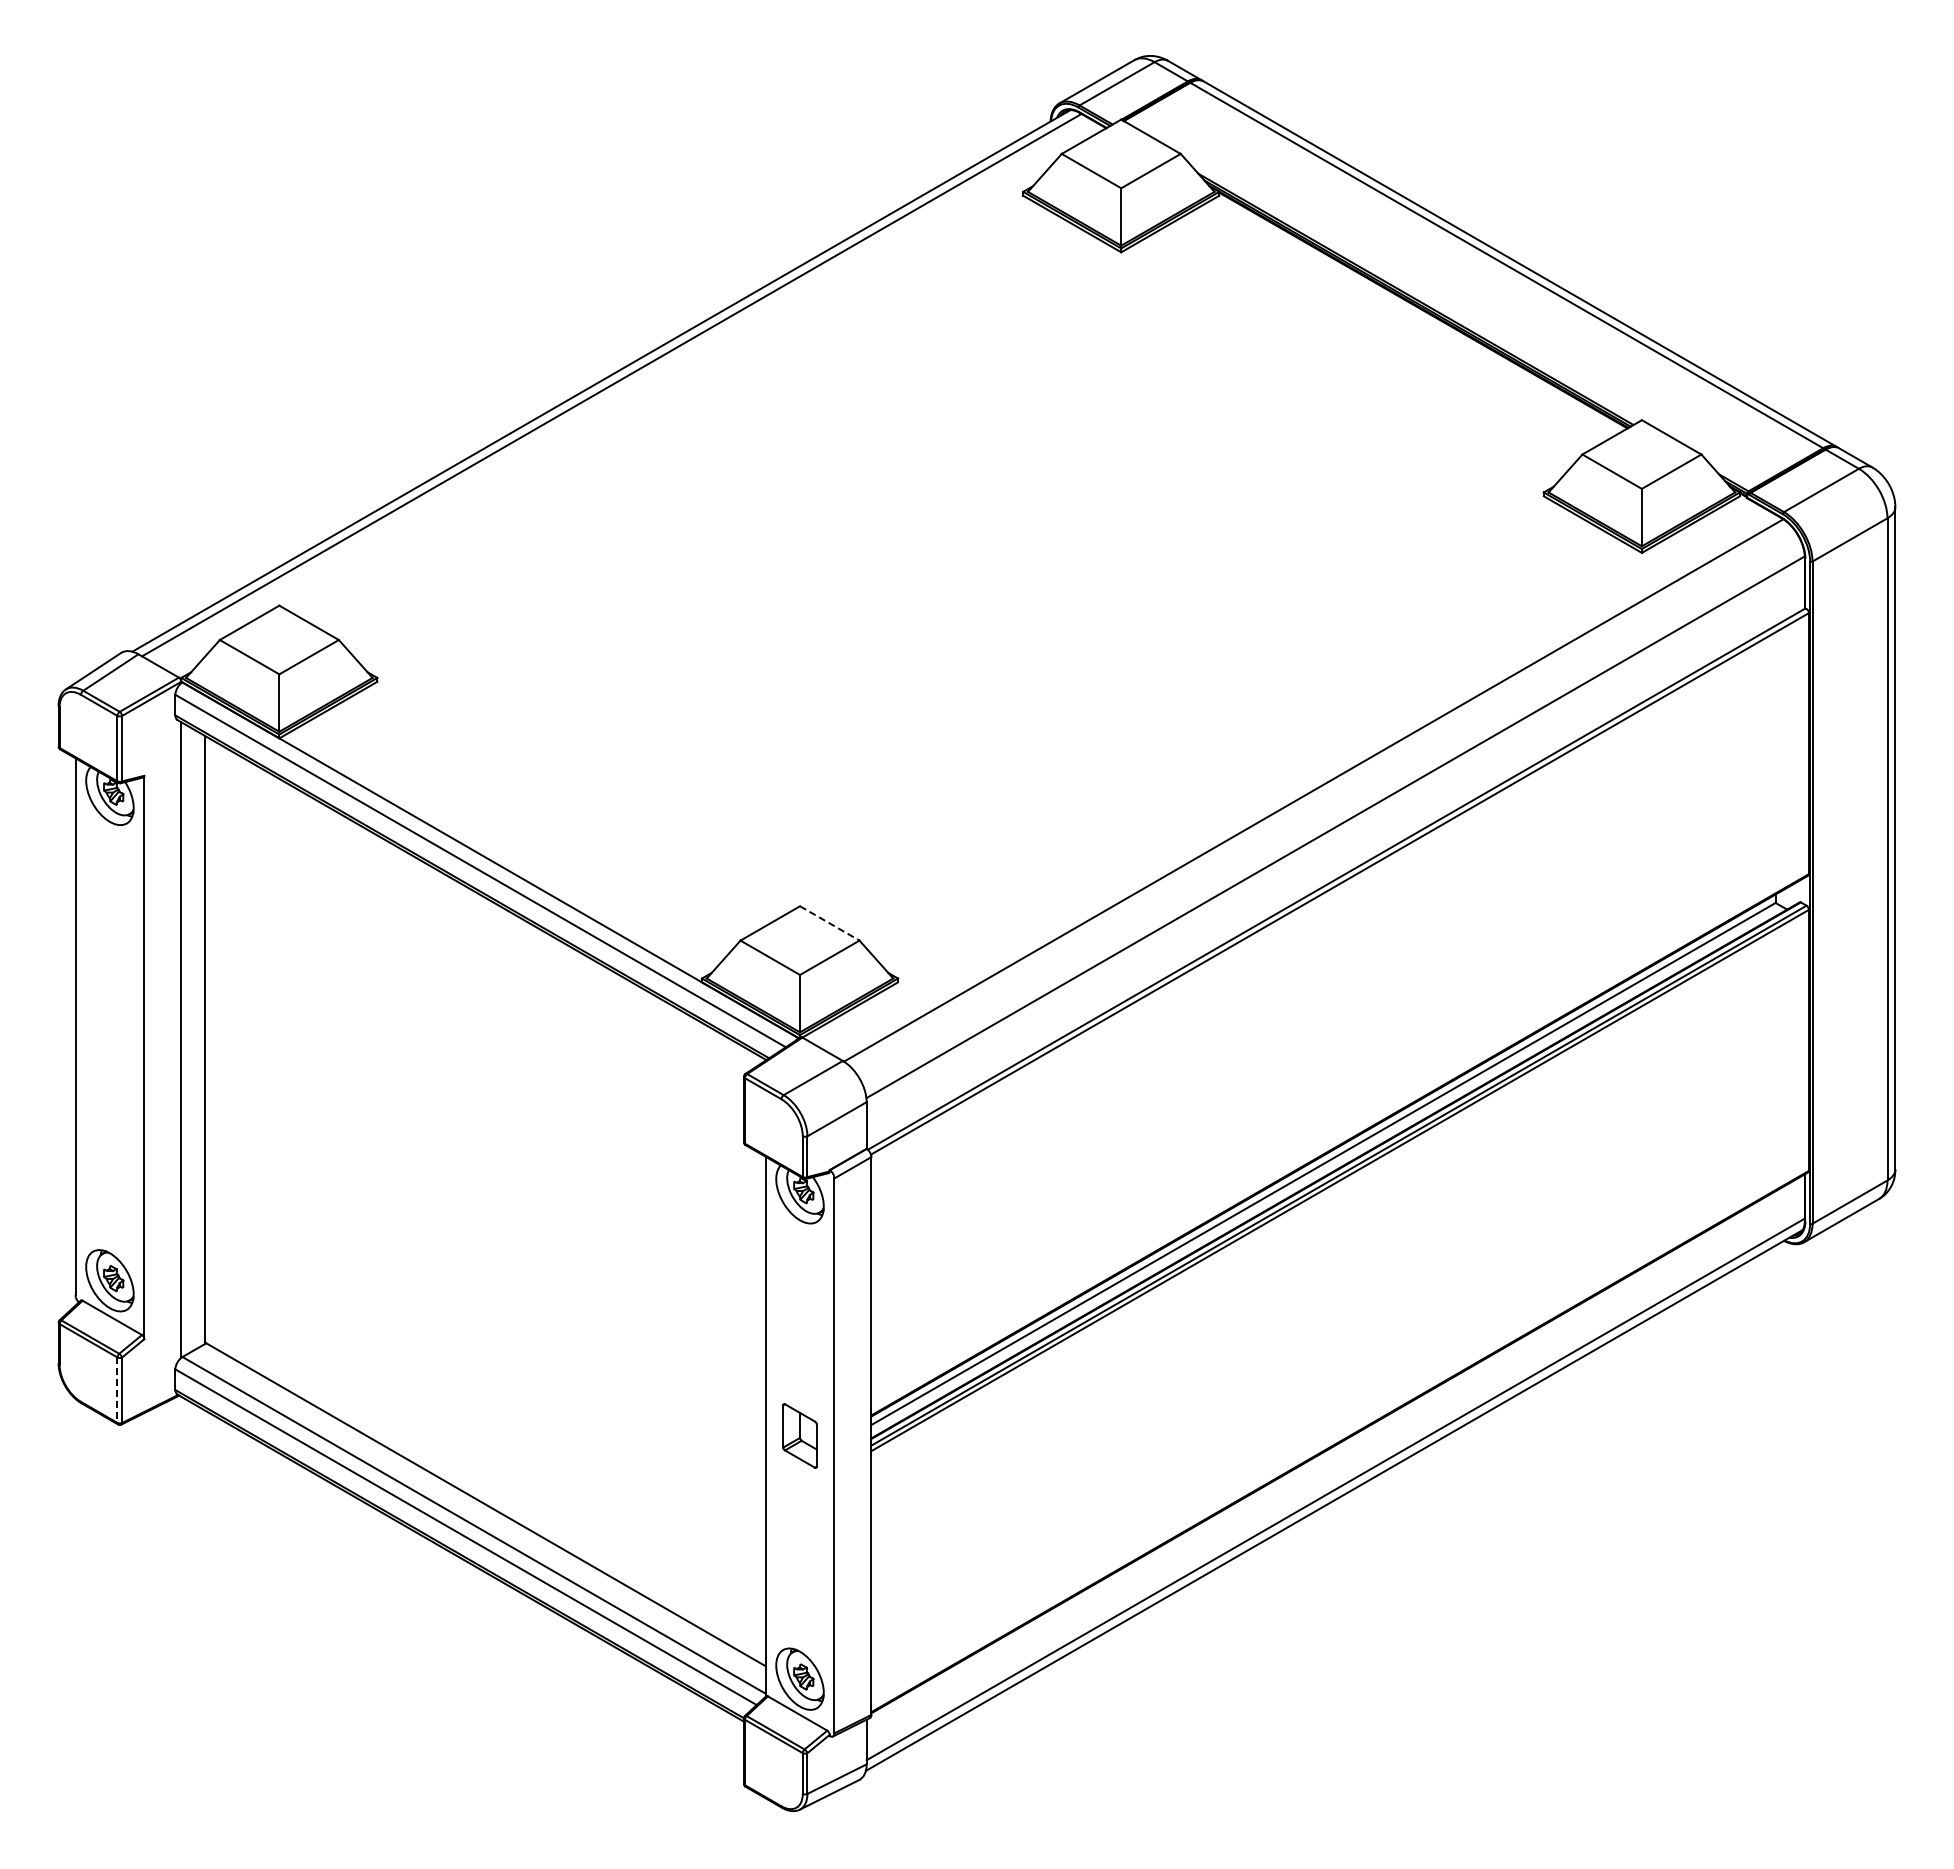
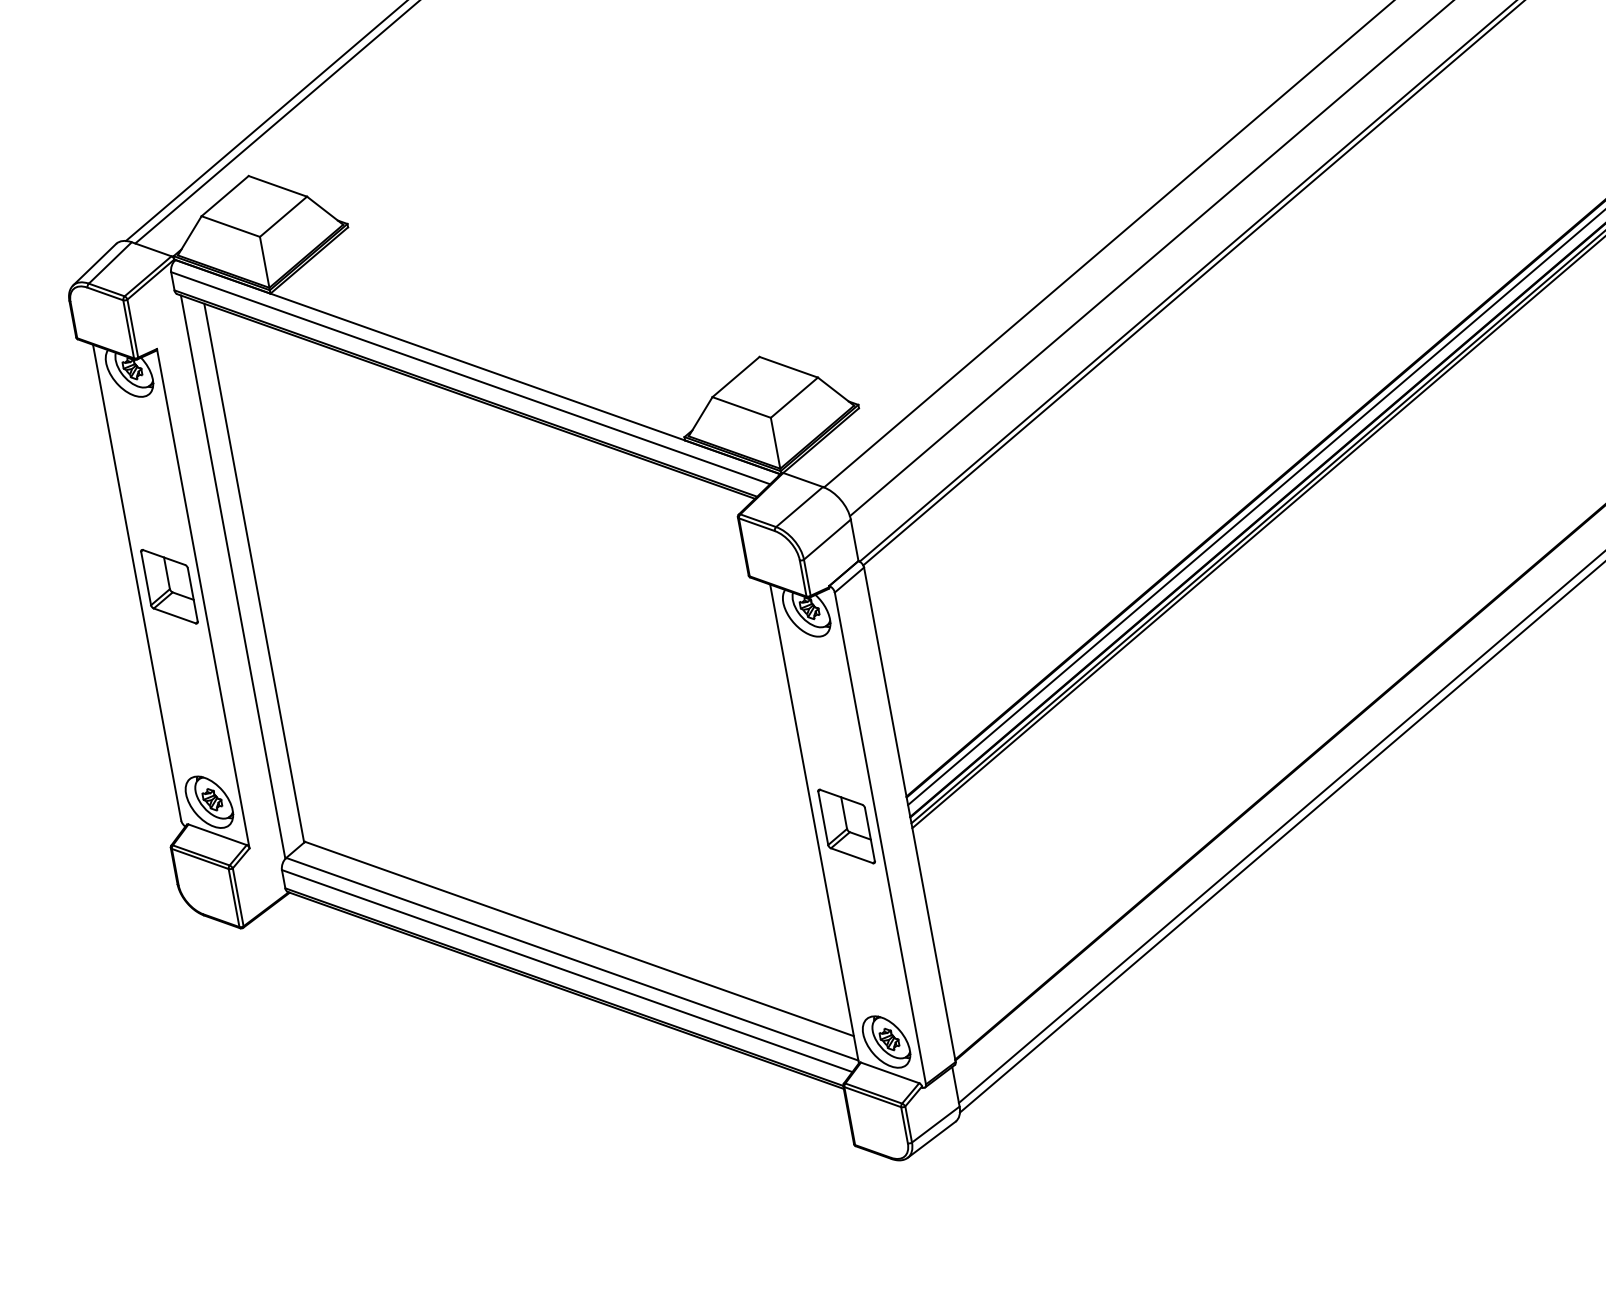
line: (830, 923) -> (789, 367), dashed -> solid
part: (109, 1037) -> (169, 586), added
line: (117, 1390) -> (234, 898), dashed -> solid
part: (799, 1435) -> (846, 826), size x1.43

